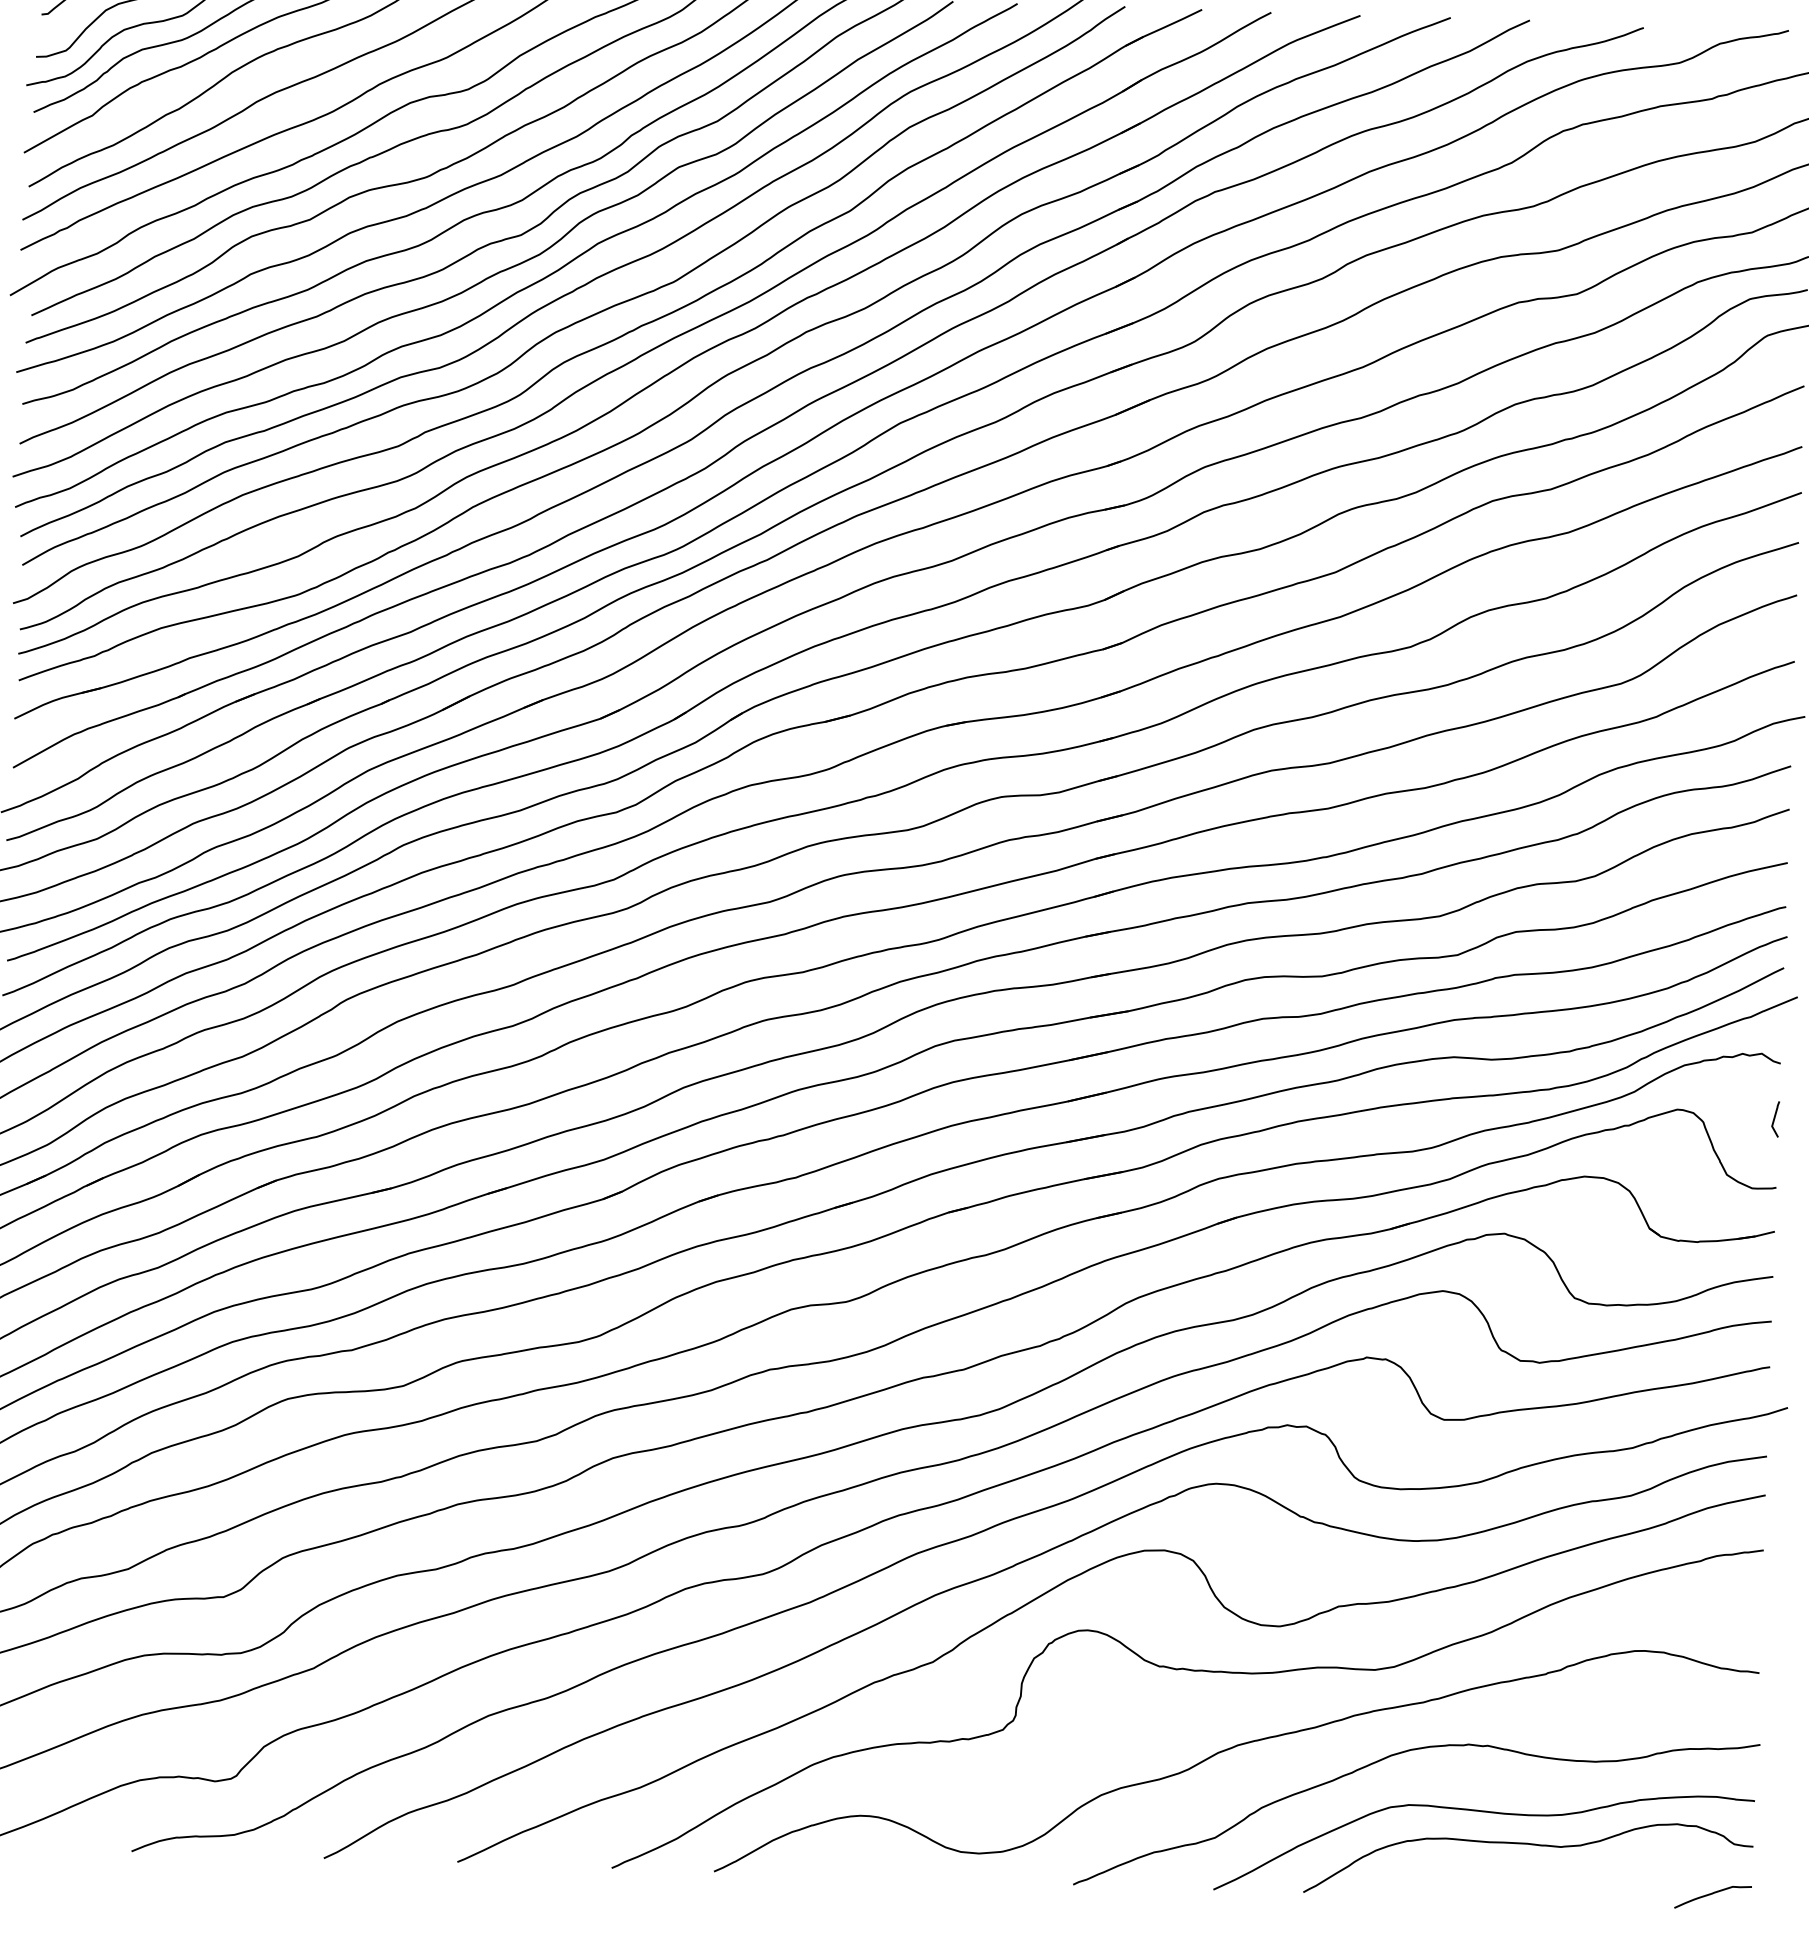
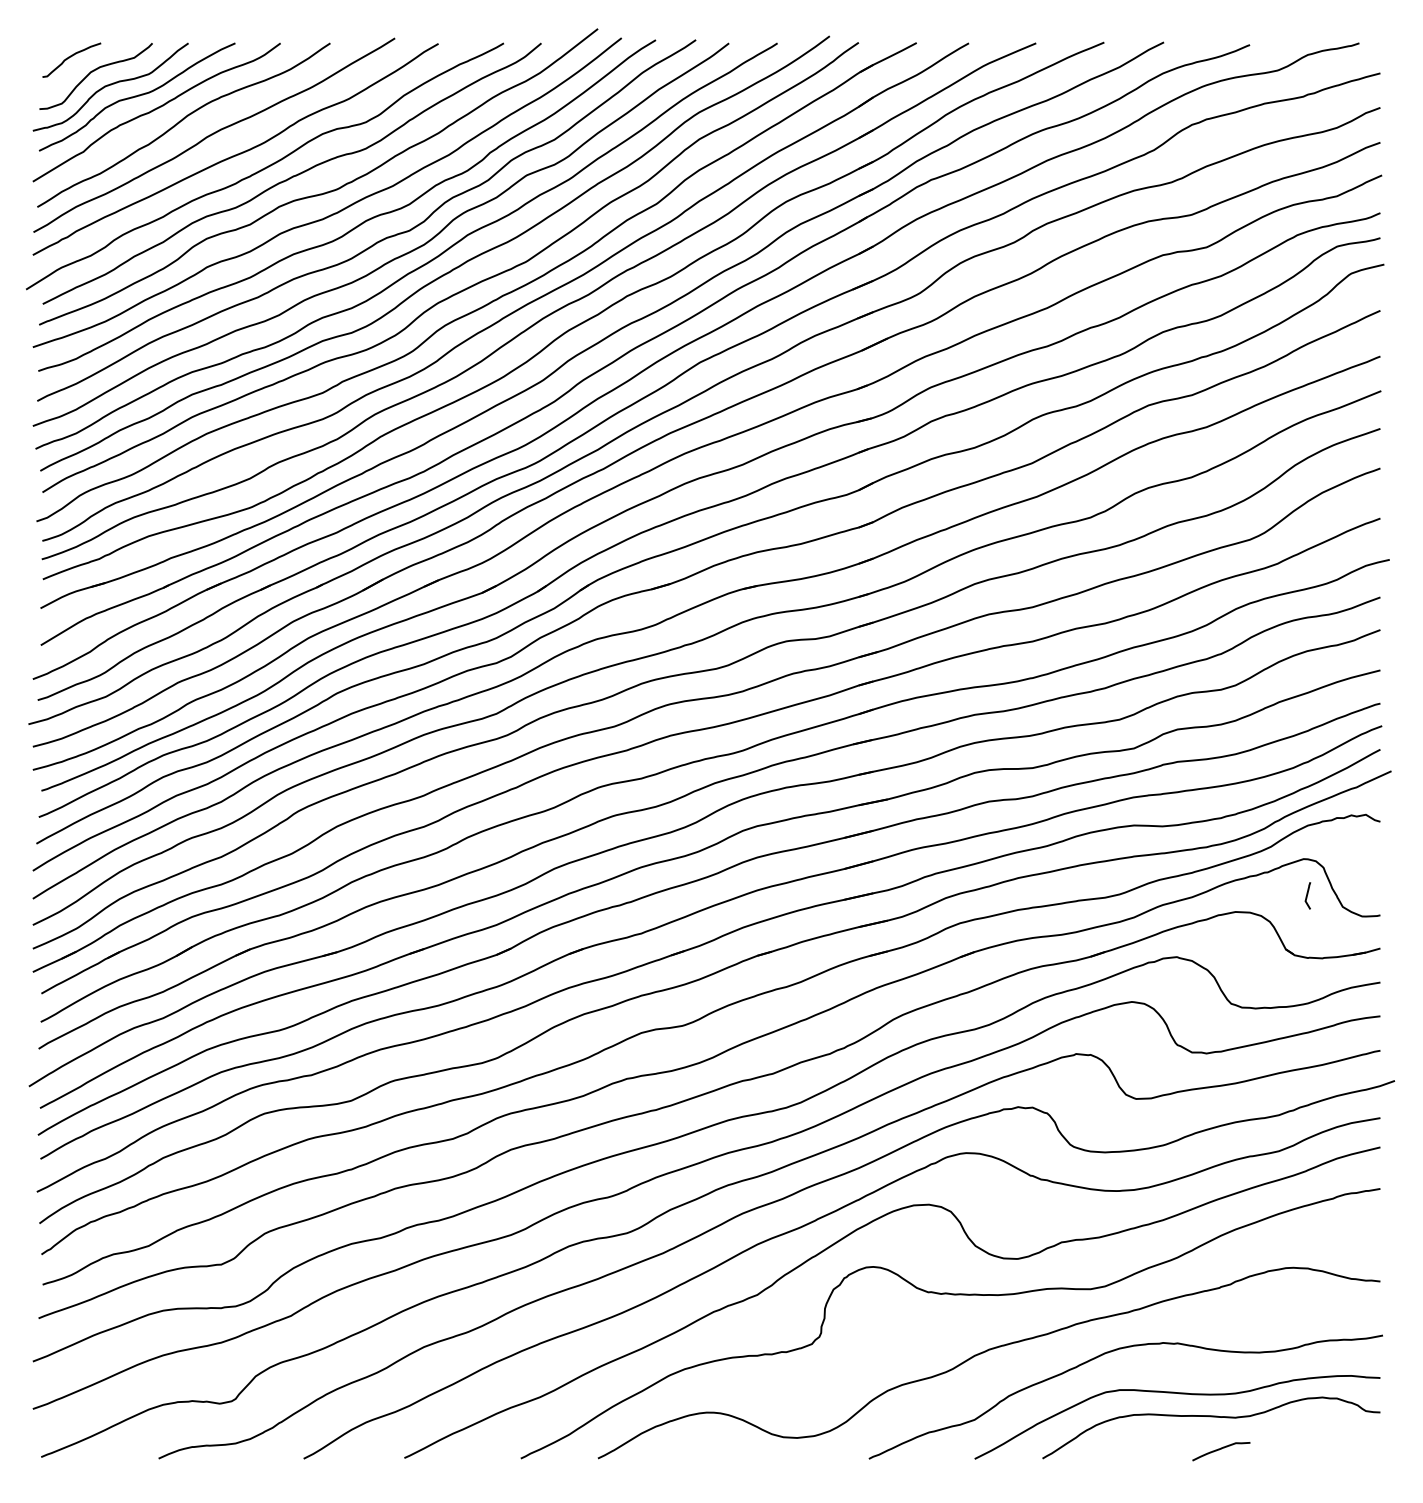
line: (1774, 1118) -> (1307, 895), moved
curve: (1713, 1894) -> (1221, 1449), moved

